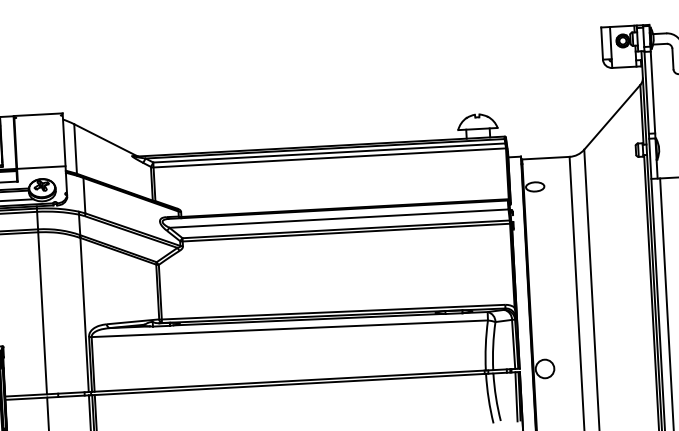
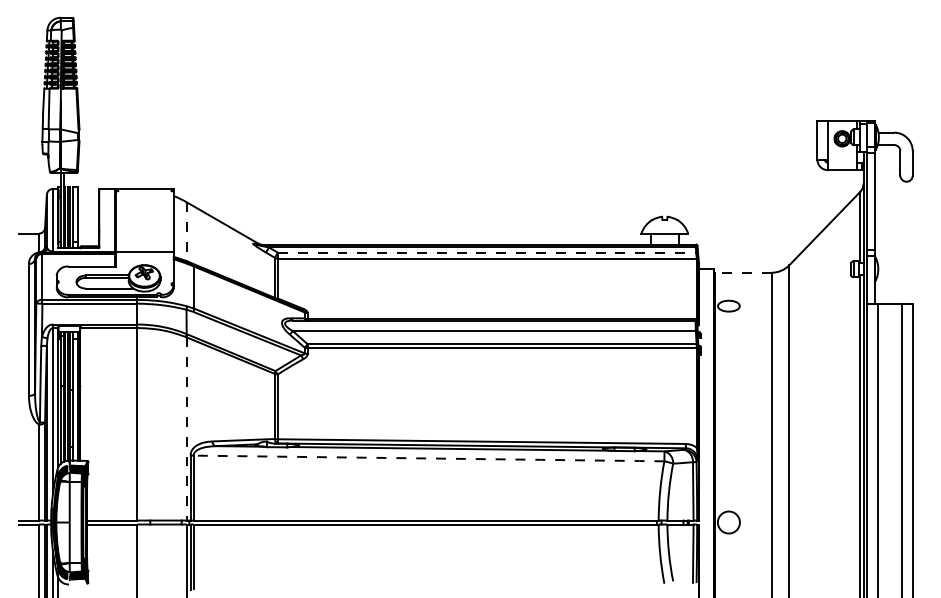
line: (75, 149) -> (186, 232), solid -> dashed
line: (329, 152) -> (487, 252), solid -> dashed
line: (545, 157) -> (742, 272), solid -> dashed
line: (84, 314) -> (186, 428), solid -> dashed
line: (291, 328) -> (430, 458), solid -> dashed

